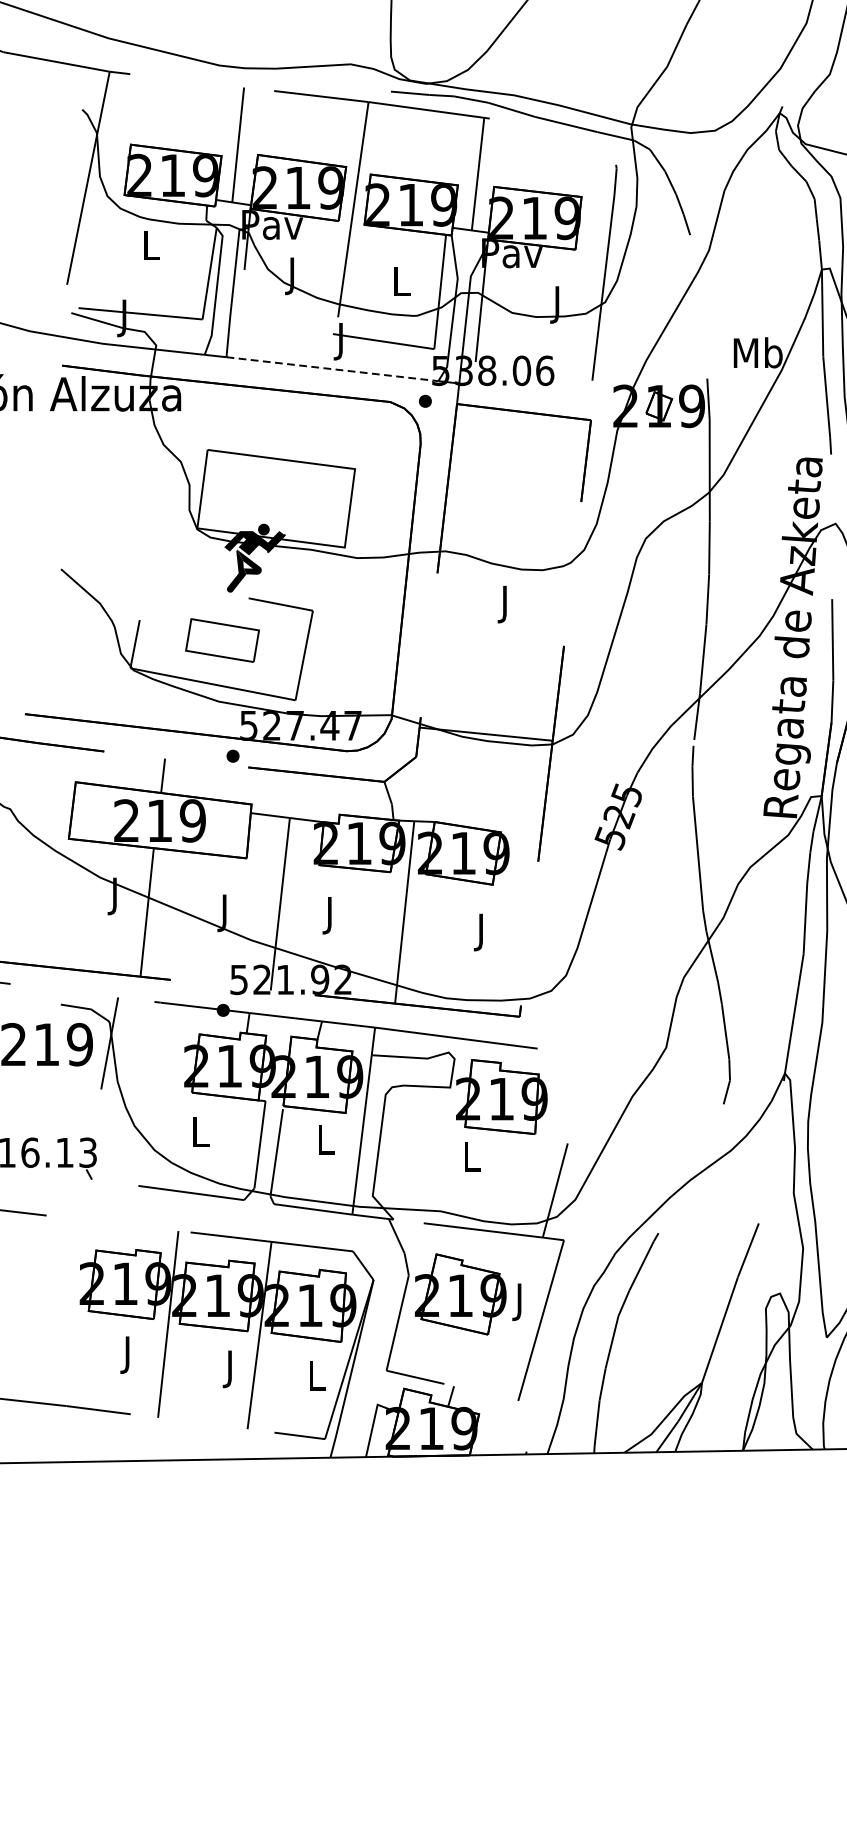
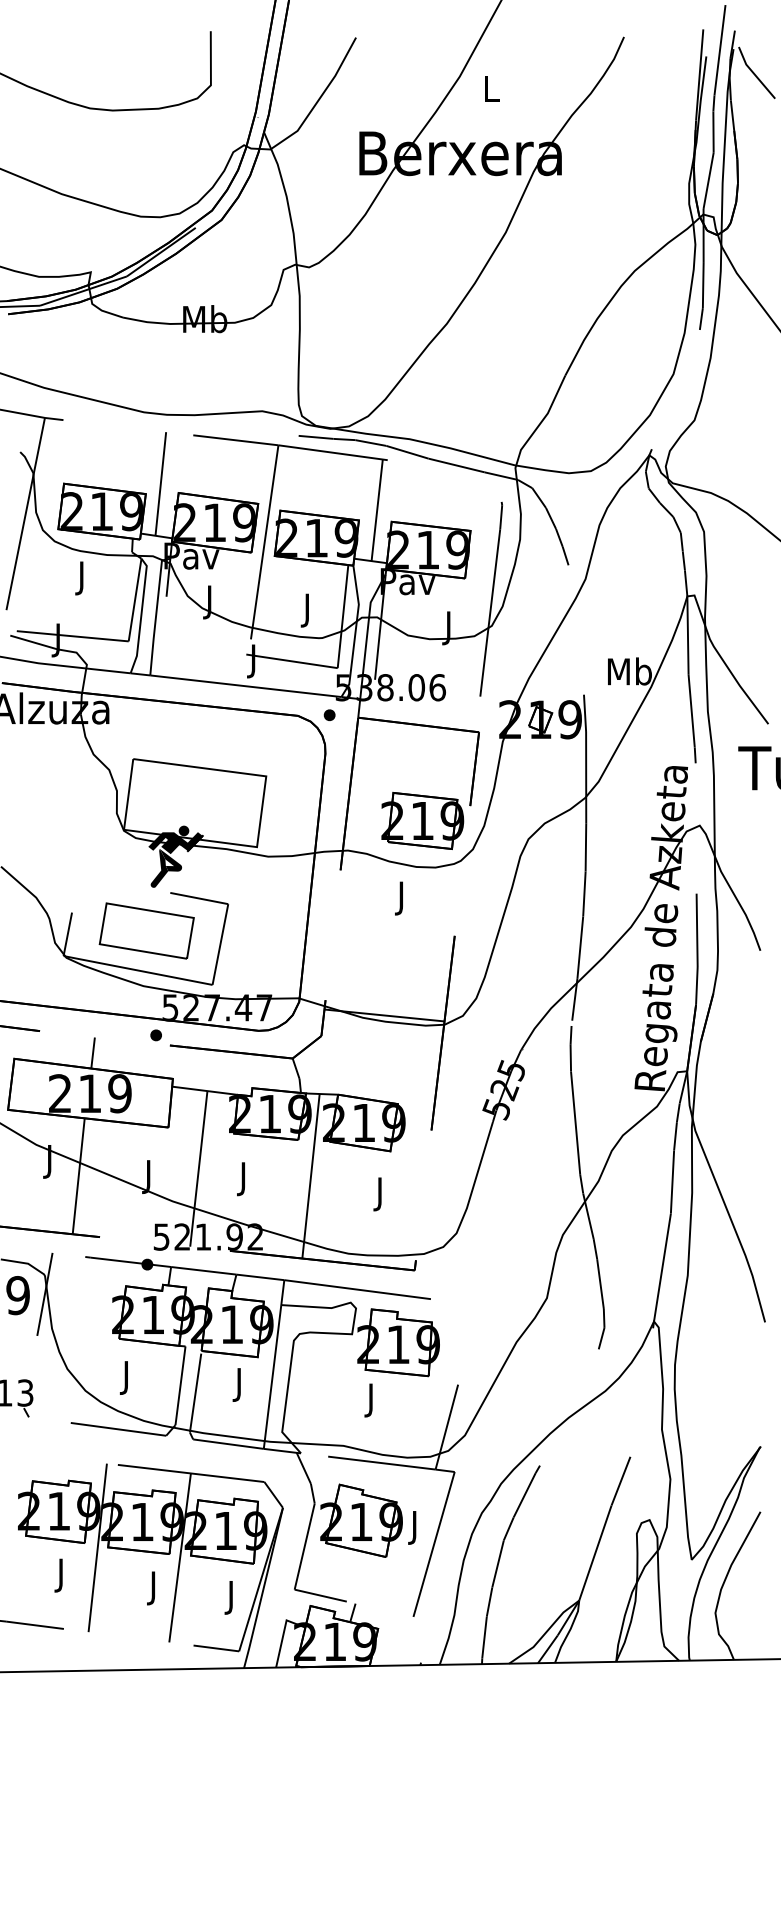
text: (151, 249) -> (82, 578), L -> J
text: (400, 285) -> (307, 610), L -> J
line: (333, 369) -> (246, 686), dashed -> solid
part: (528, 518) -> (422, 820), added
part: (222, 639) -> (146, 930), size x1.43
text: (200, 1135) -> (126, 1377), L -> J
text: (325, 1143) -> (239, 1384), L -> J
text: (471, 1161) -> (371, 1400), L -> J
text: (316, 1379) -> (231, 1597), L -> J

